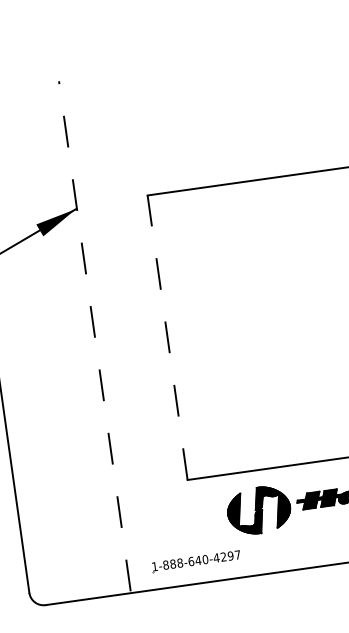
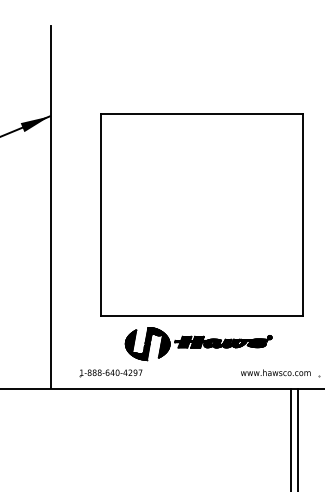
line: (94, 336) -> (50, 206), dashed -> solid
line: (166, 337) -> (100, 214), dashed -> solid
part: (195, 561) -> (110, 373), moved

